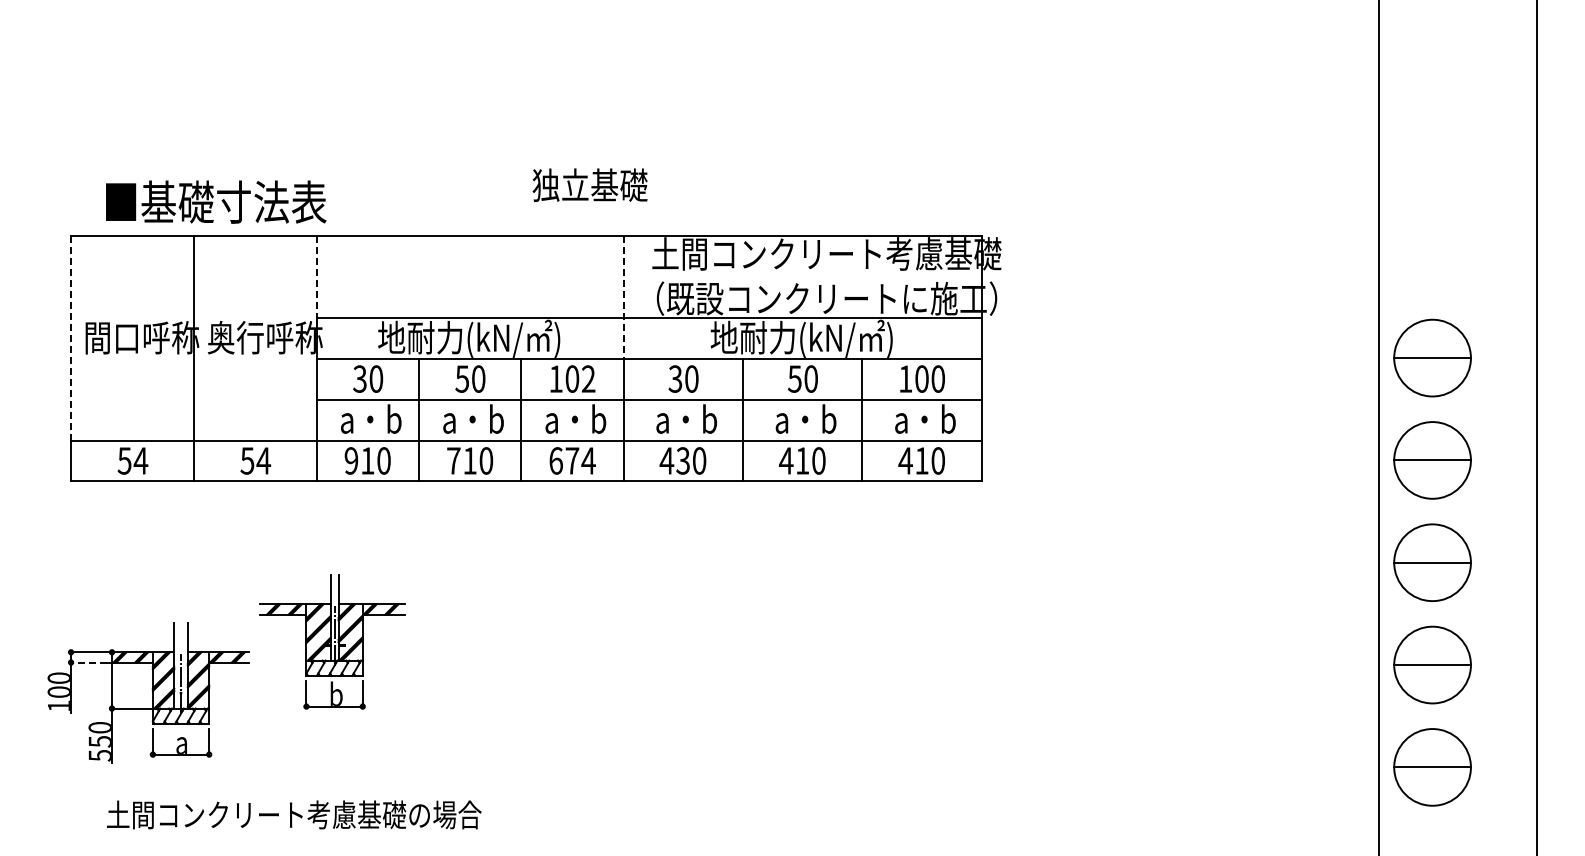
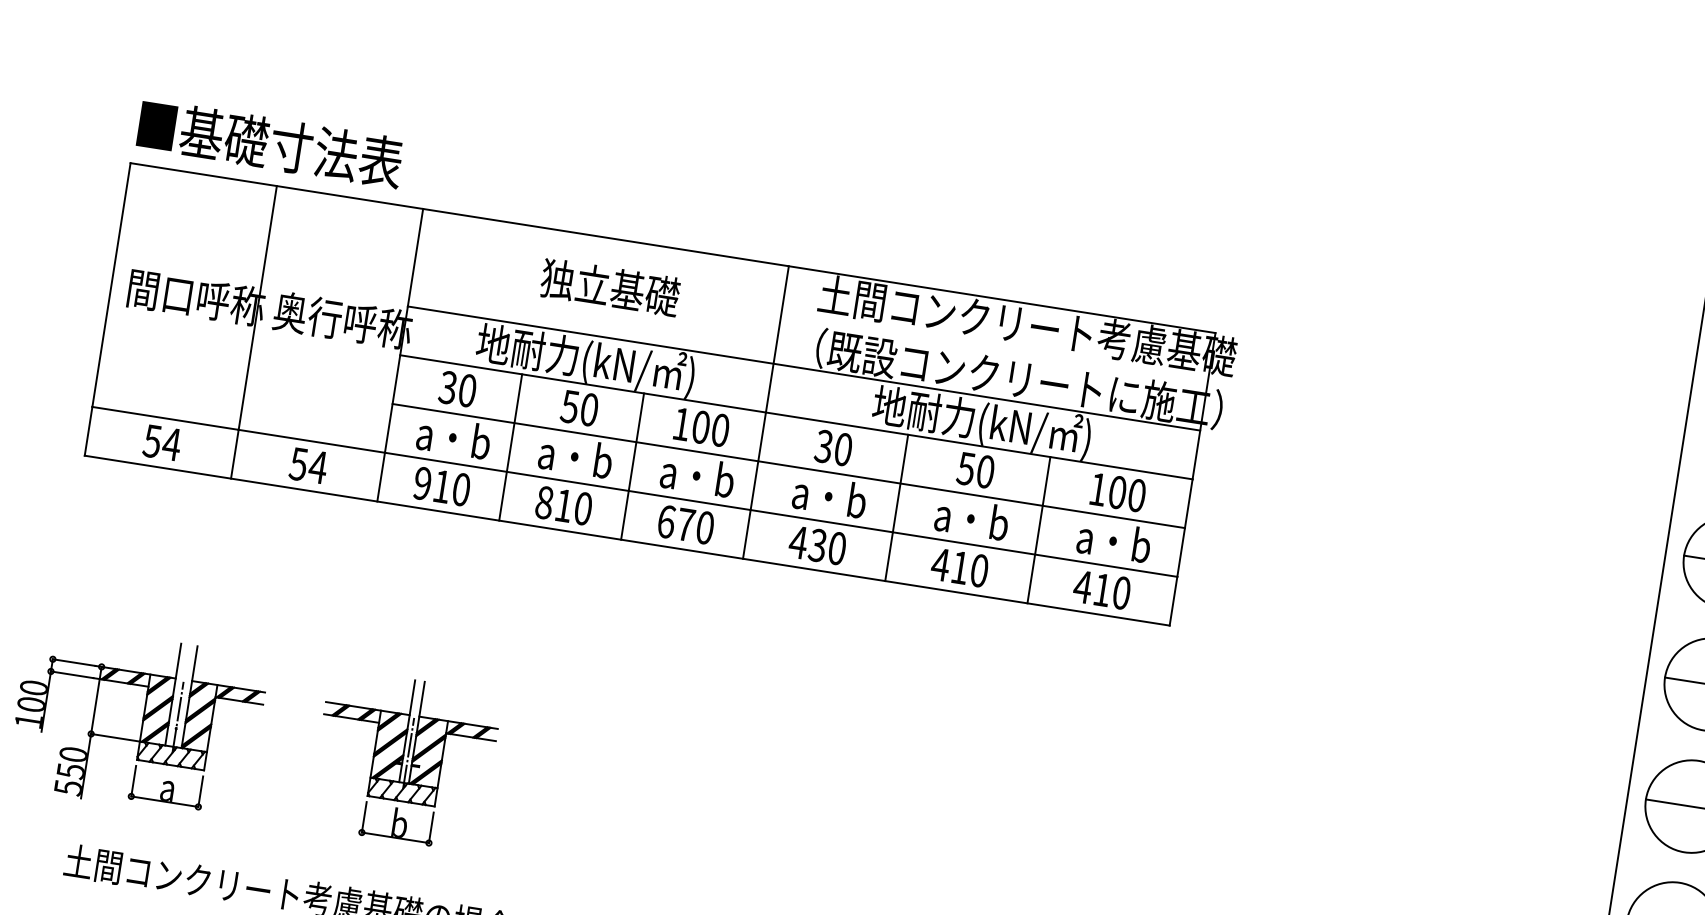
text: (589, 184) -> (609, 286), moved
text: (216, 201) -> (270, 143), moved
line: (316, 276) -> (415, 257), dashed -> solid
line: (623, 297) -> (777, 339), dashed -> solid
line: (71, 338) -> (111, 285), dashed -> solid
text: (588, 378) -> (720, 429), 102 -> 100
text: (453, 460) -> (544, 502), 710 -> 810
text: (588, 460) -> (705, 527), 674 -> 670
part: (332, 641) -> (405, 759), moved
line: (88, 662) -> (71, 674), dashed -> solid

